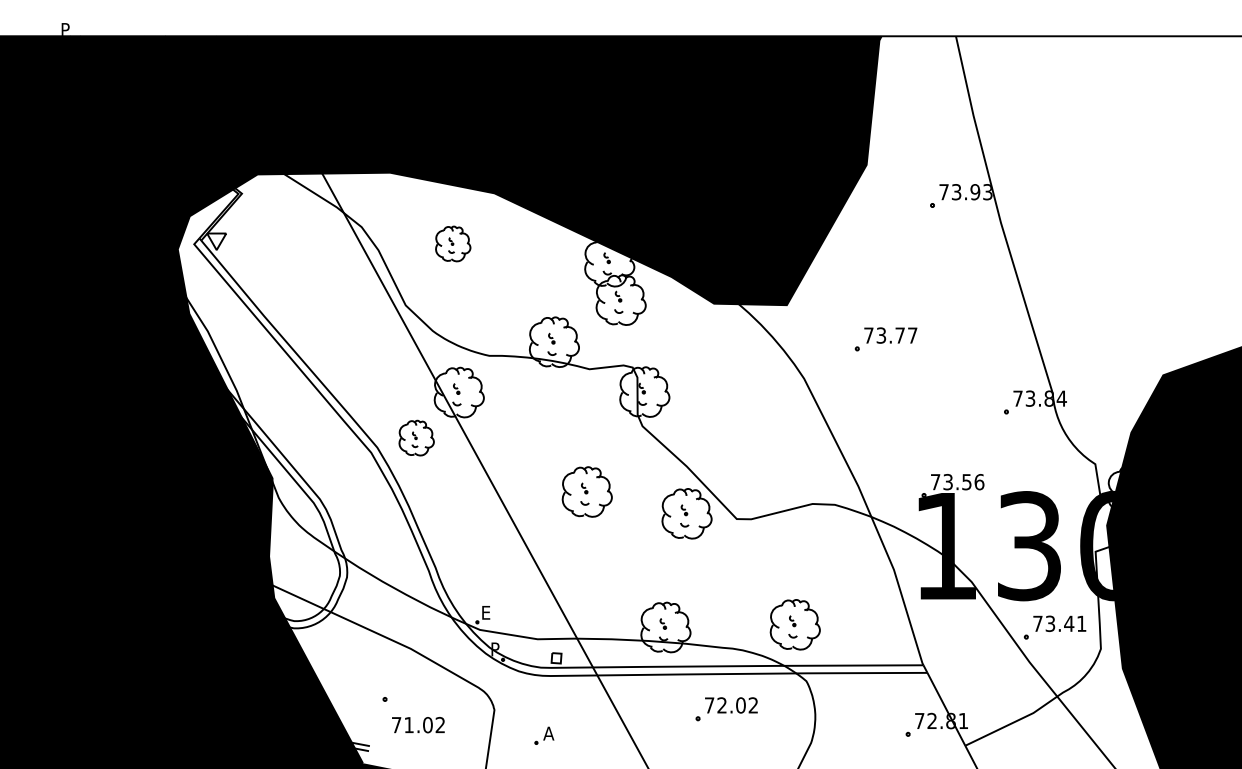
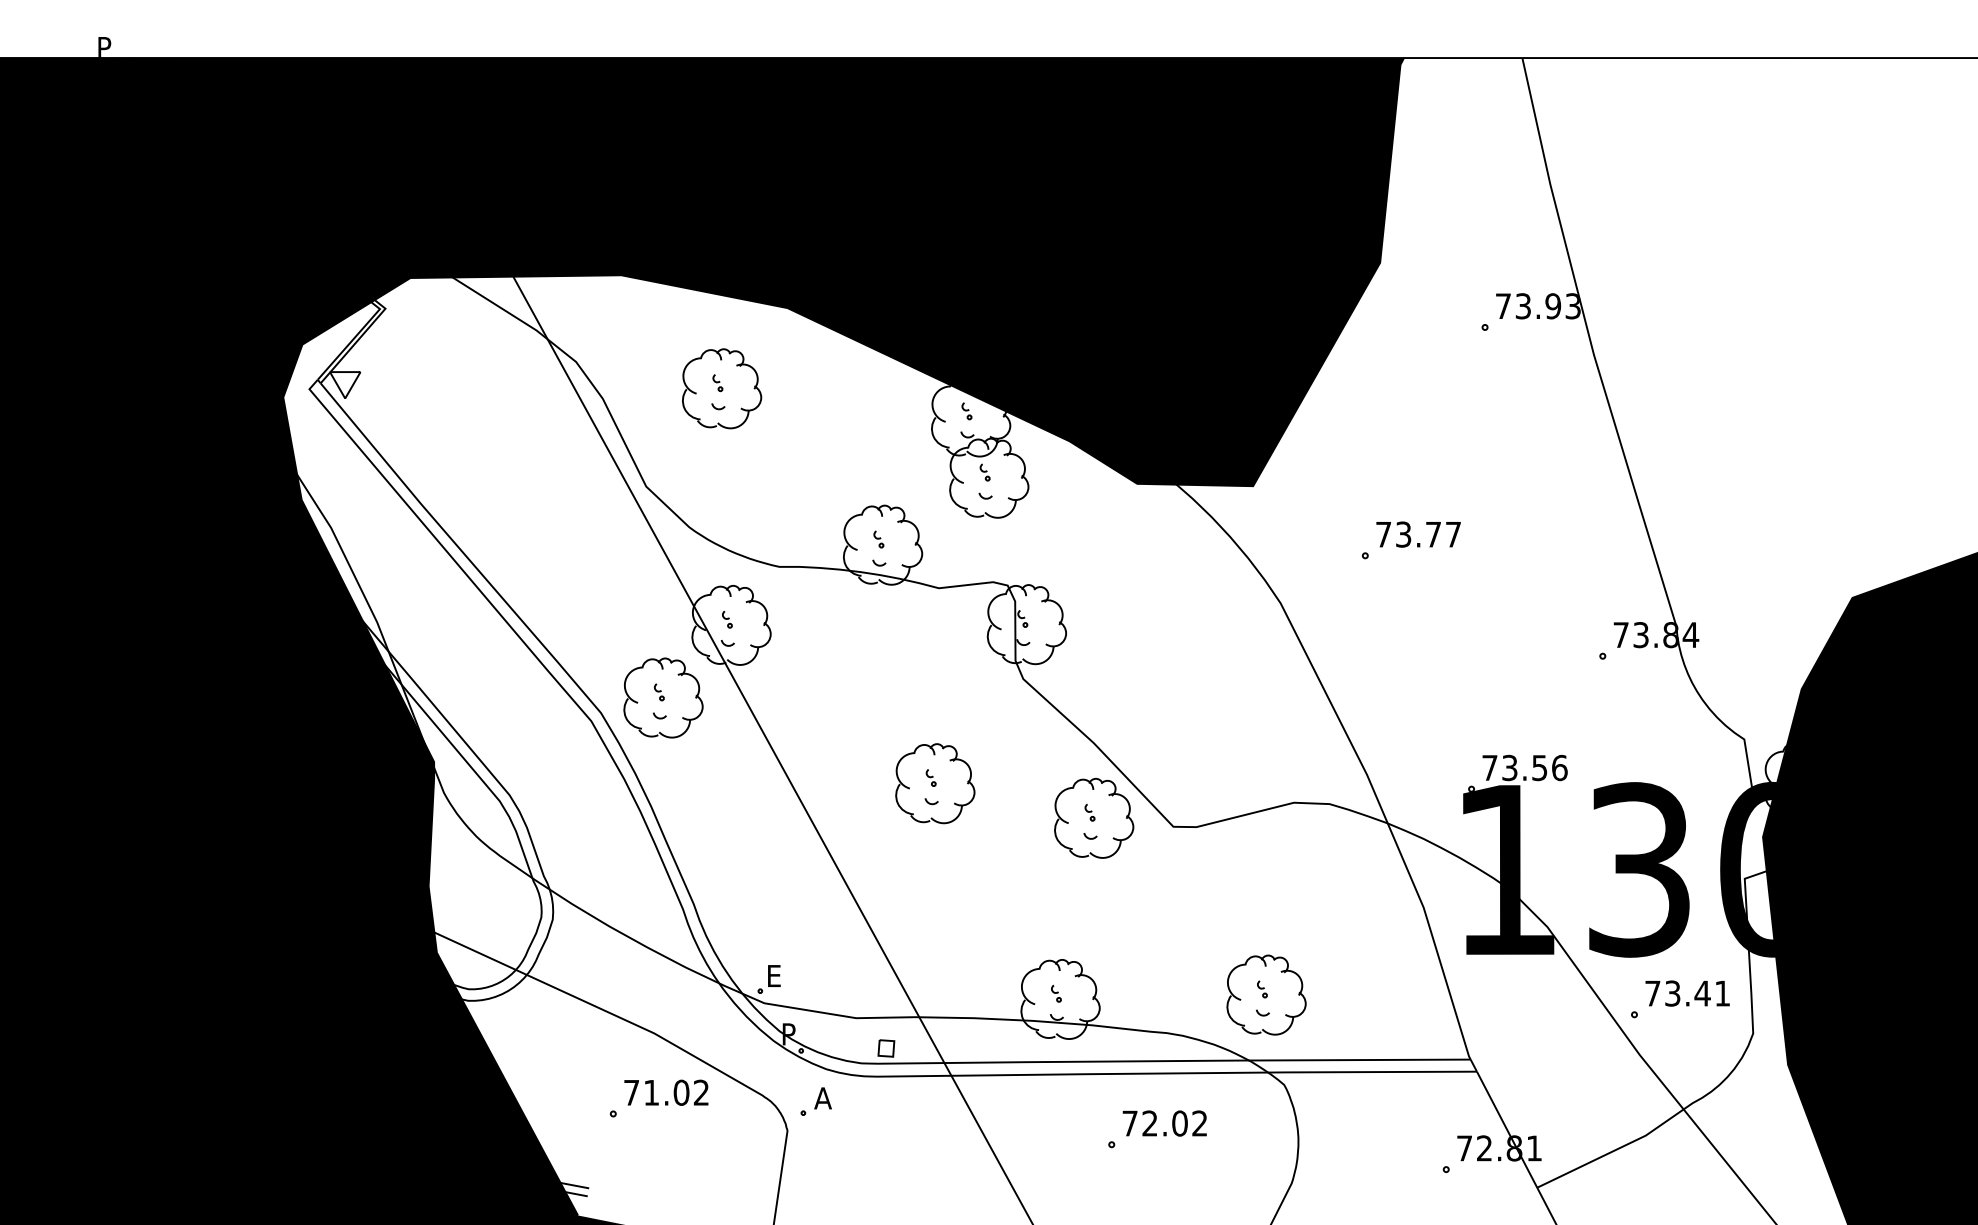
part: (452, 243) -> (720, 387), size x1.43
part: (416, 437) -> (663, 696), size x1.43
text: (418, 725) -> (666, 1093), moved
part: (544, 735) -> (816, 1101), moved

